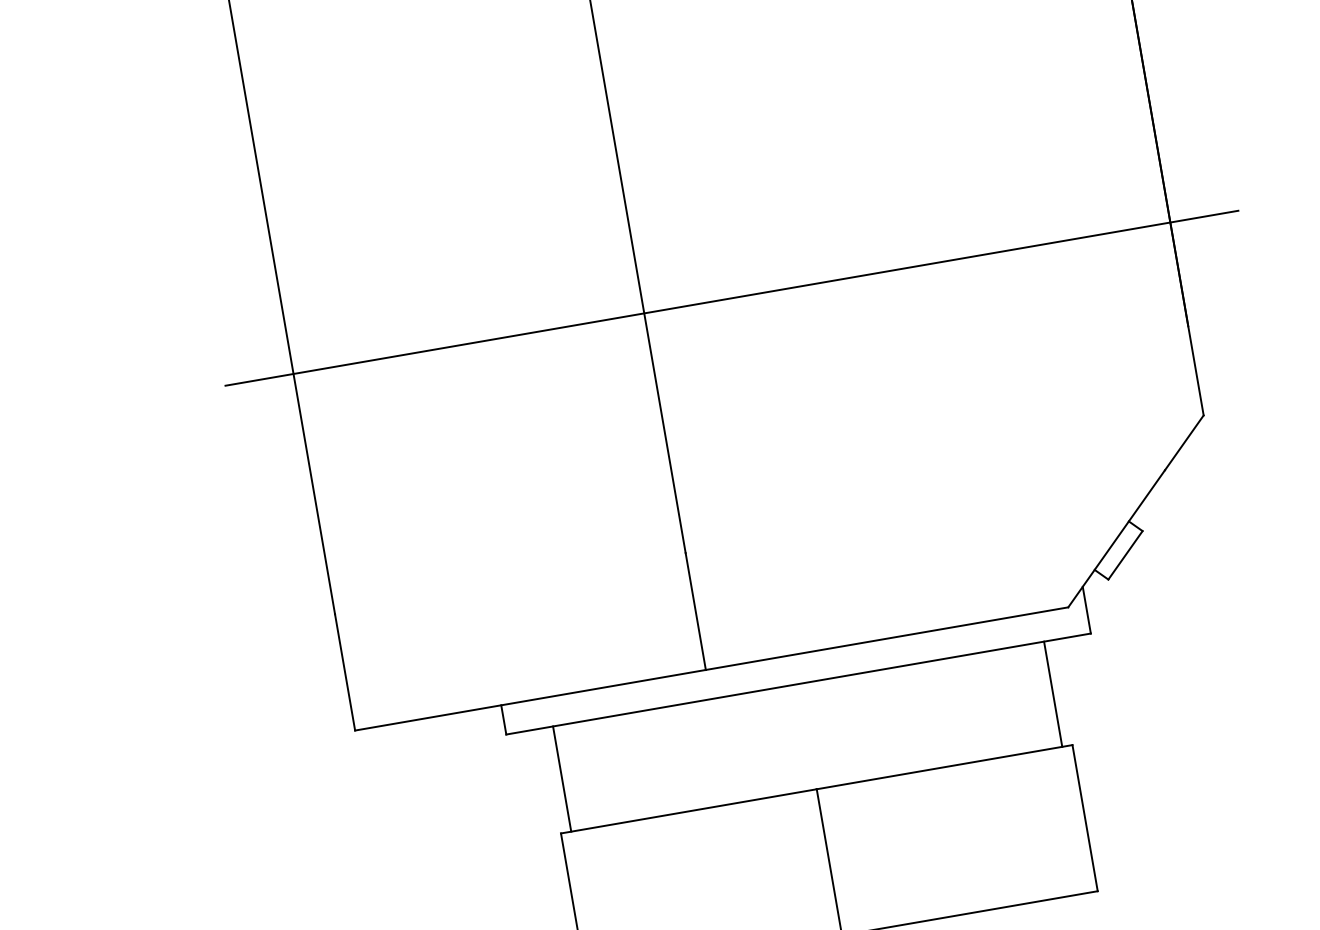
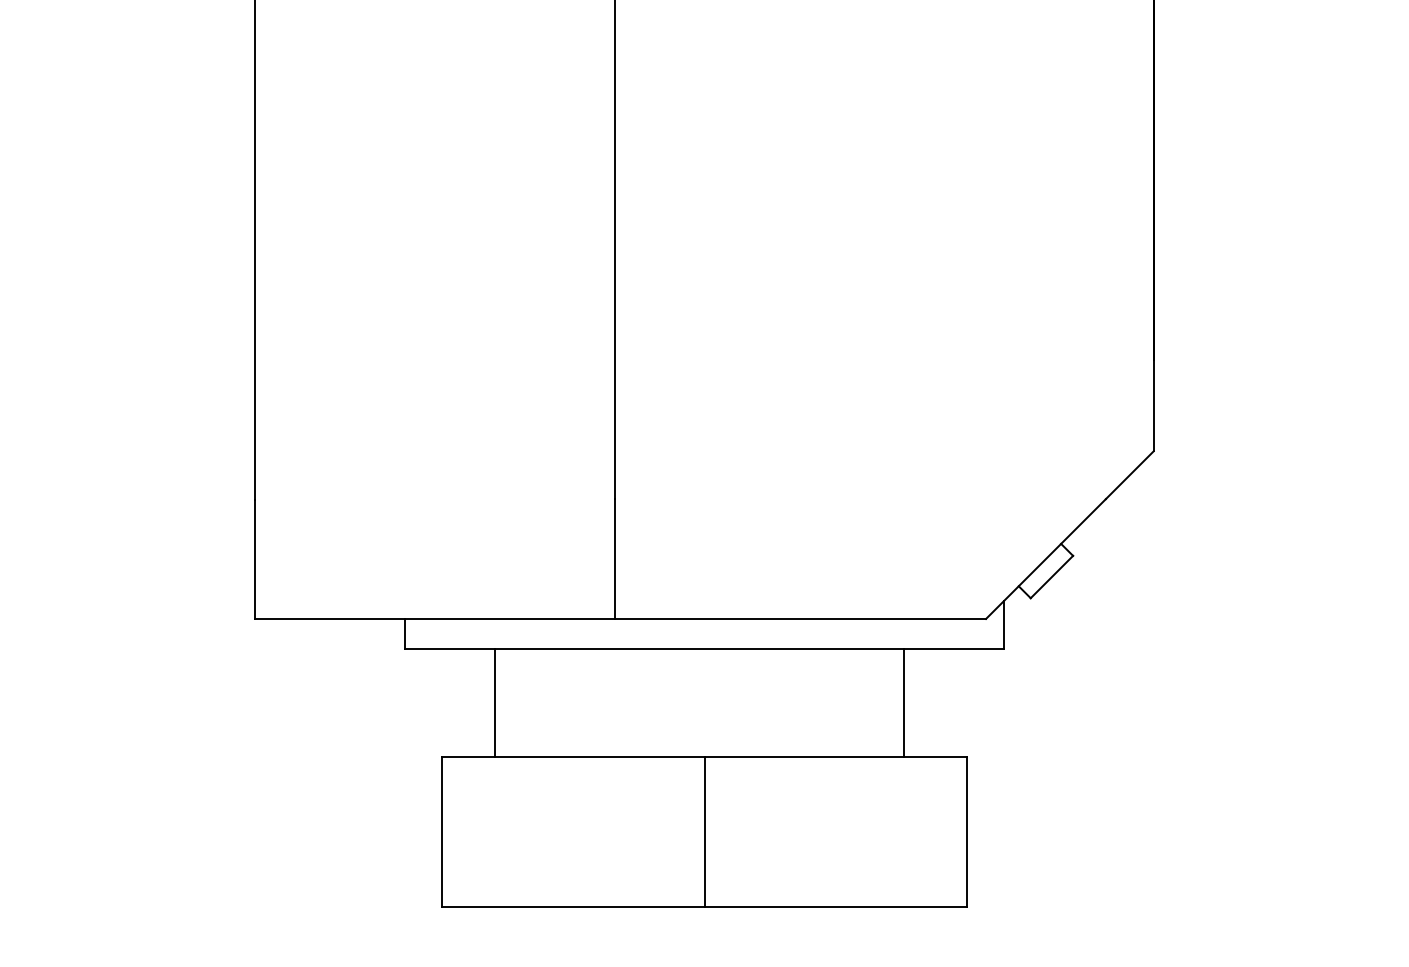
line: (731, 298) -> (704, 253), removed
line: (1053, 693) -> (904, 702), moved
line: (561, 778) -> (494, 702), moved

